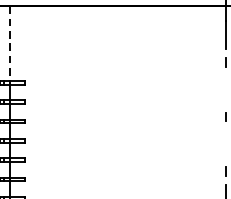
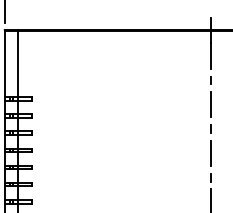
line: (10, 44) -> (18, 64), dashed -> solid
line: (225, 89) -> (210, 104), added
line: (225, 144) -> (210, 153), added

